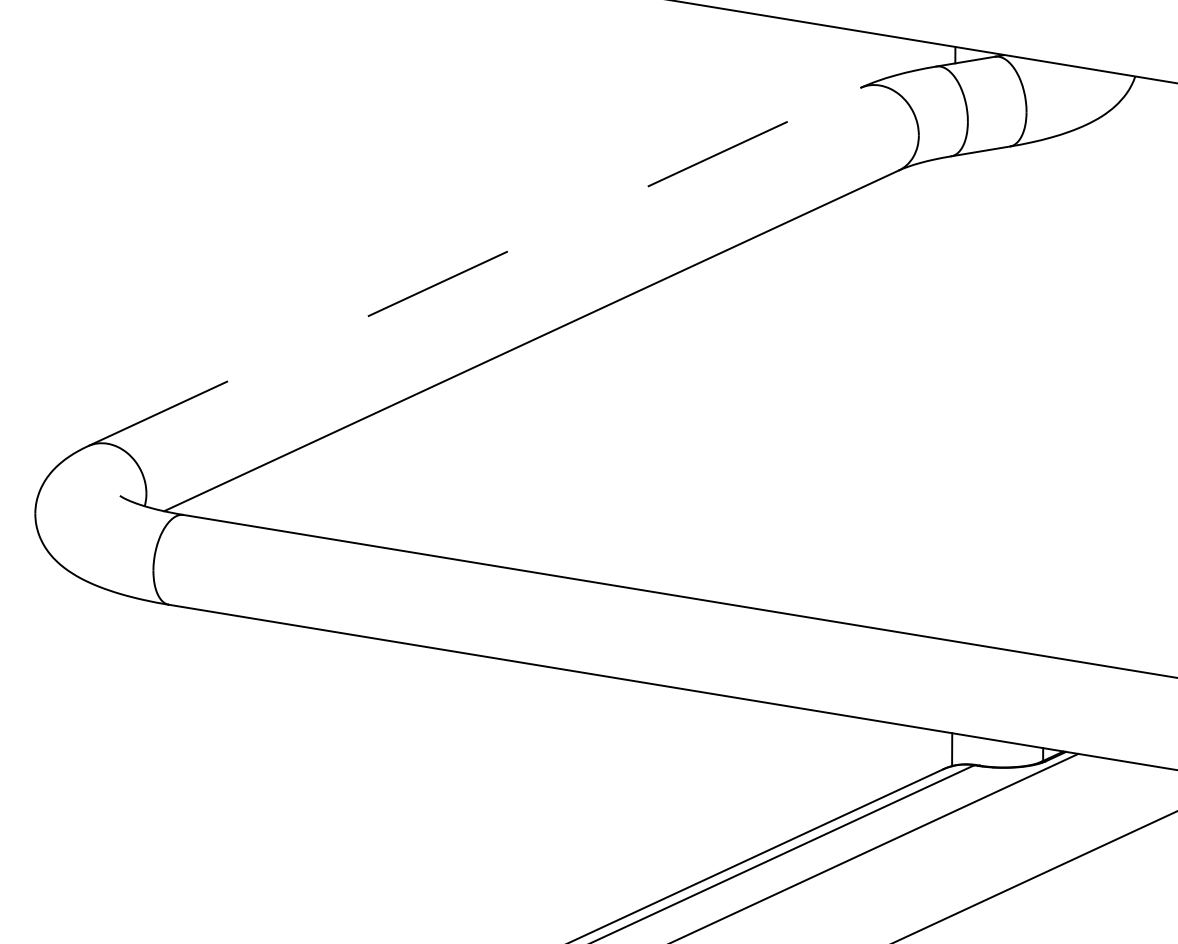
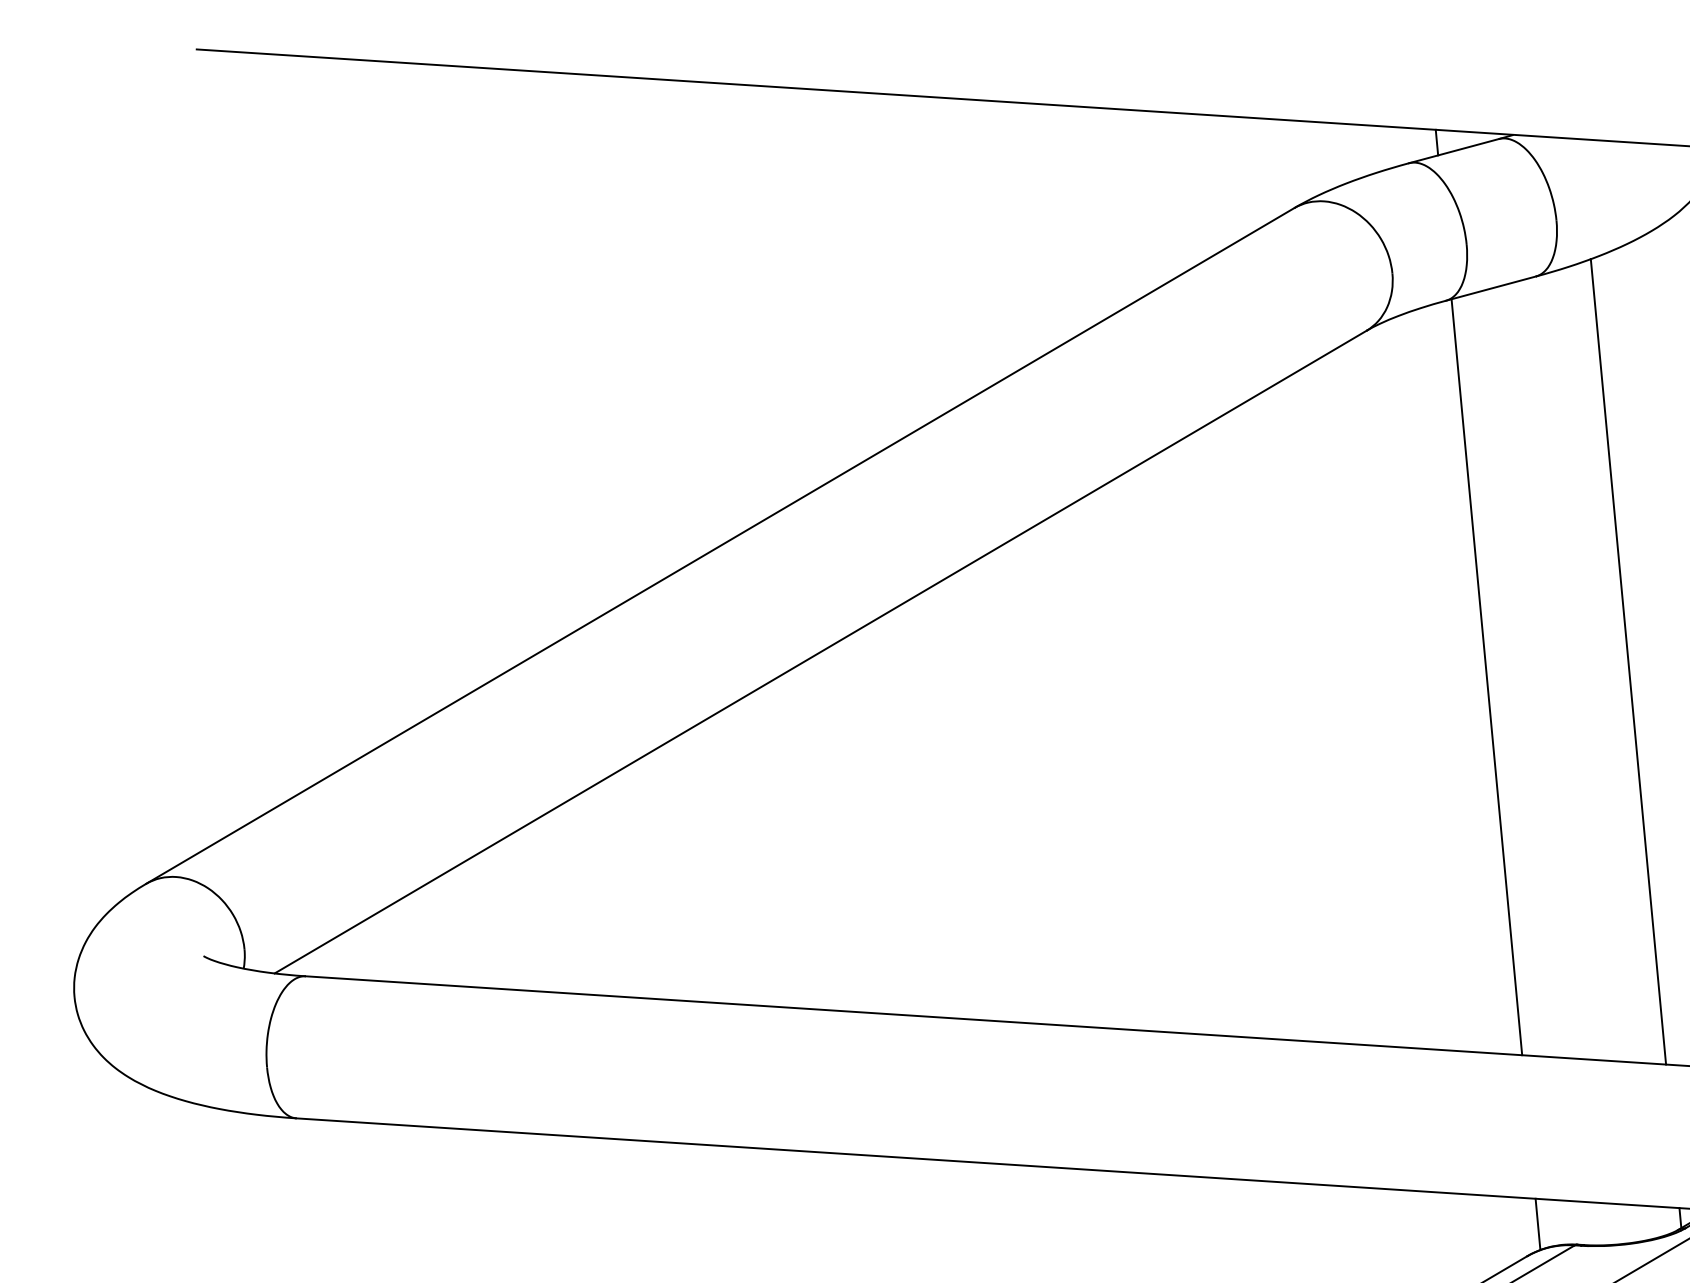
line: (474, 267) -> (720, 546), dashed -> solid
line: (1044, 396) -> (1627, 660), added
line: (953, 398) -> (1486, 677), added

